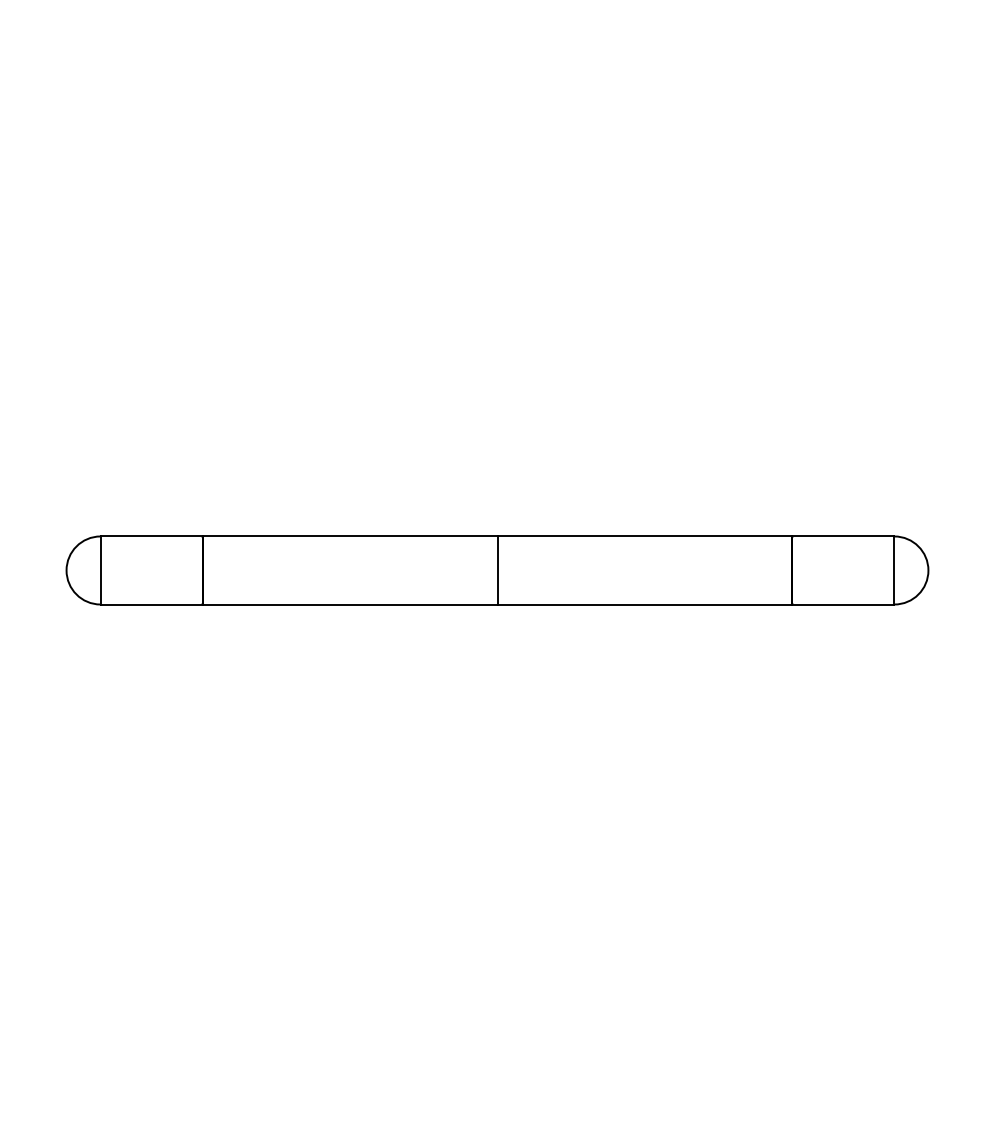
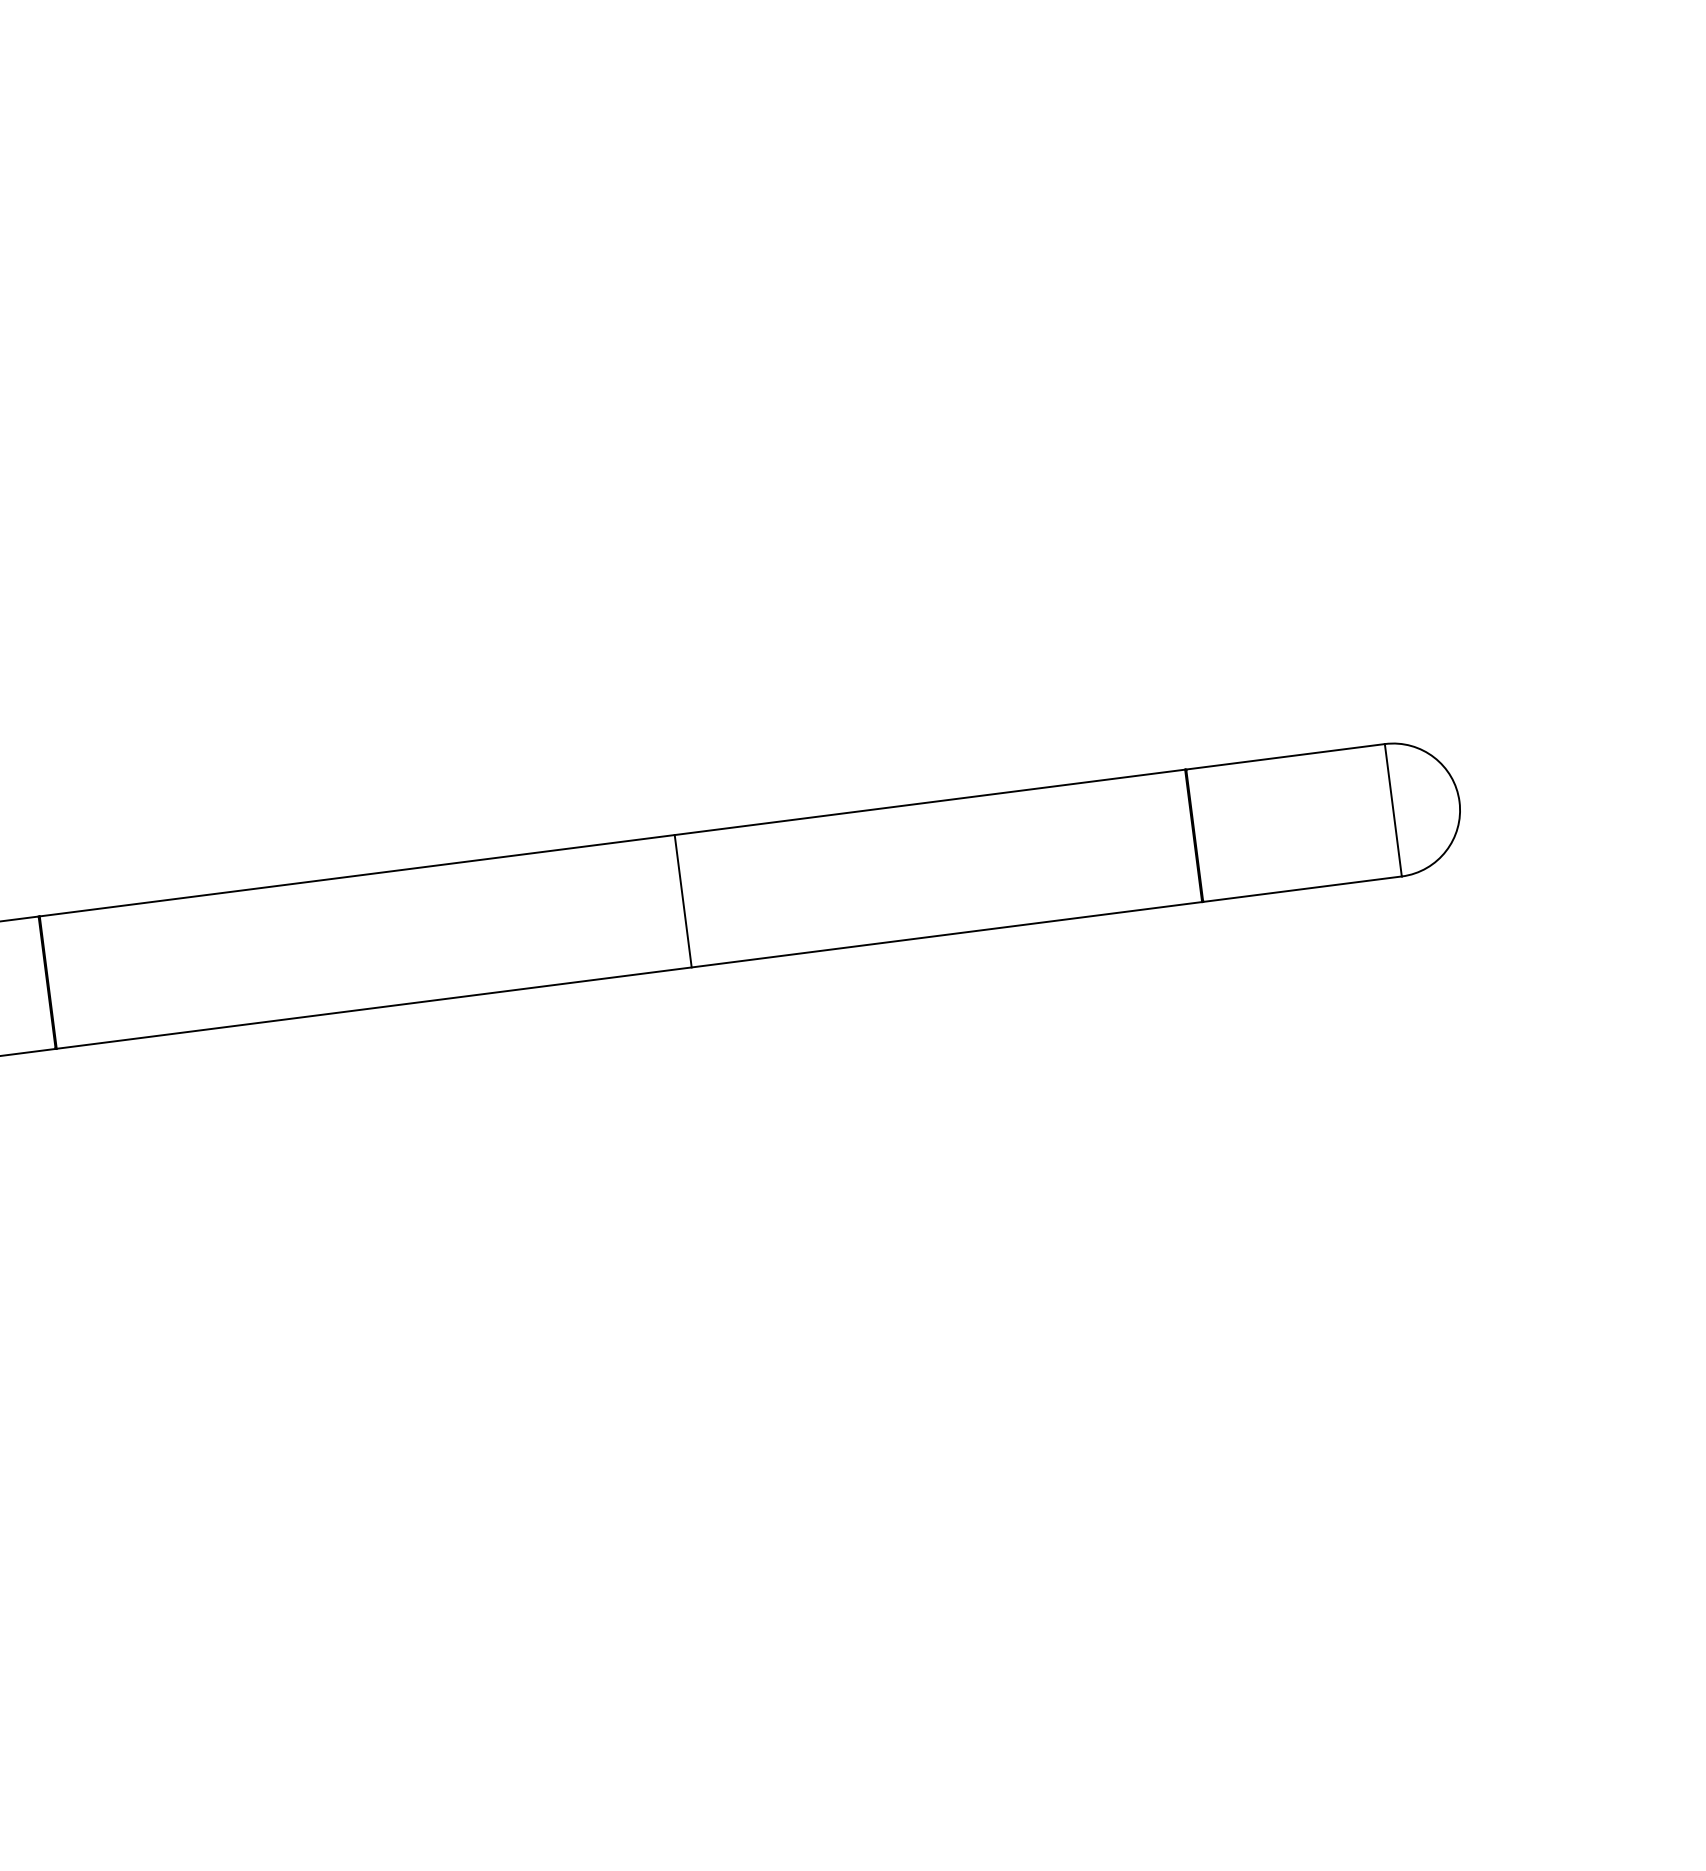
line: (497, 570) -> (683, 901), moved

